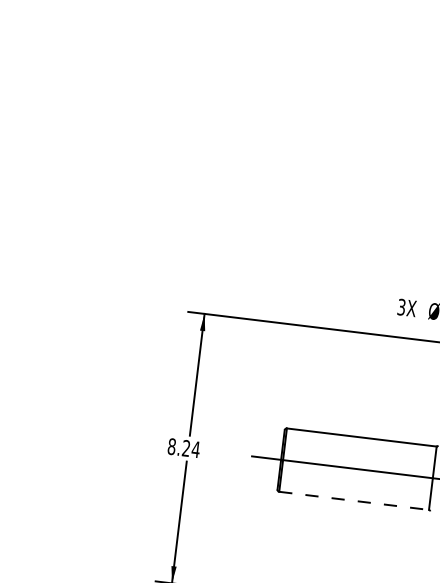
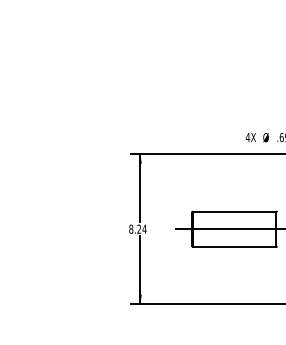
text: (400, 307) -> (247, 137), 3X -> 4X
line: (353, 500) -> (234, 246), dashed -> solid

